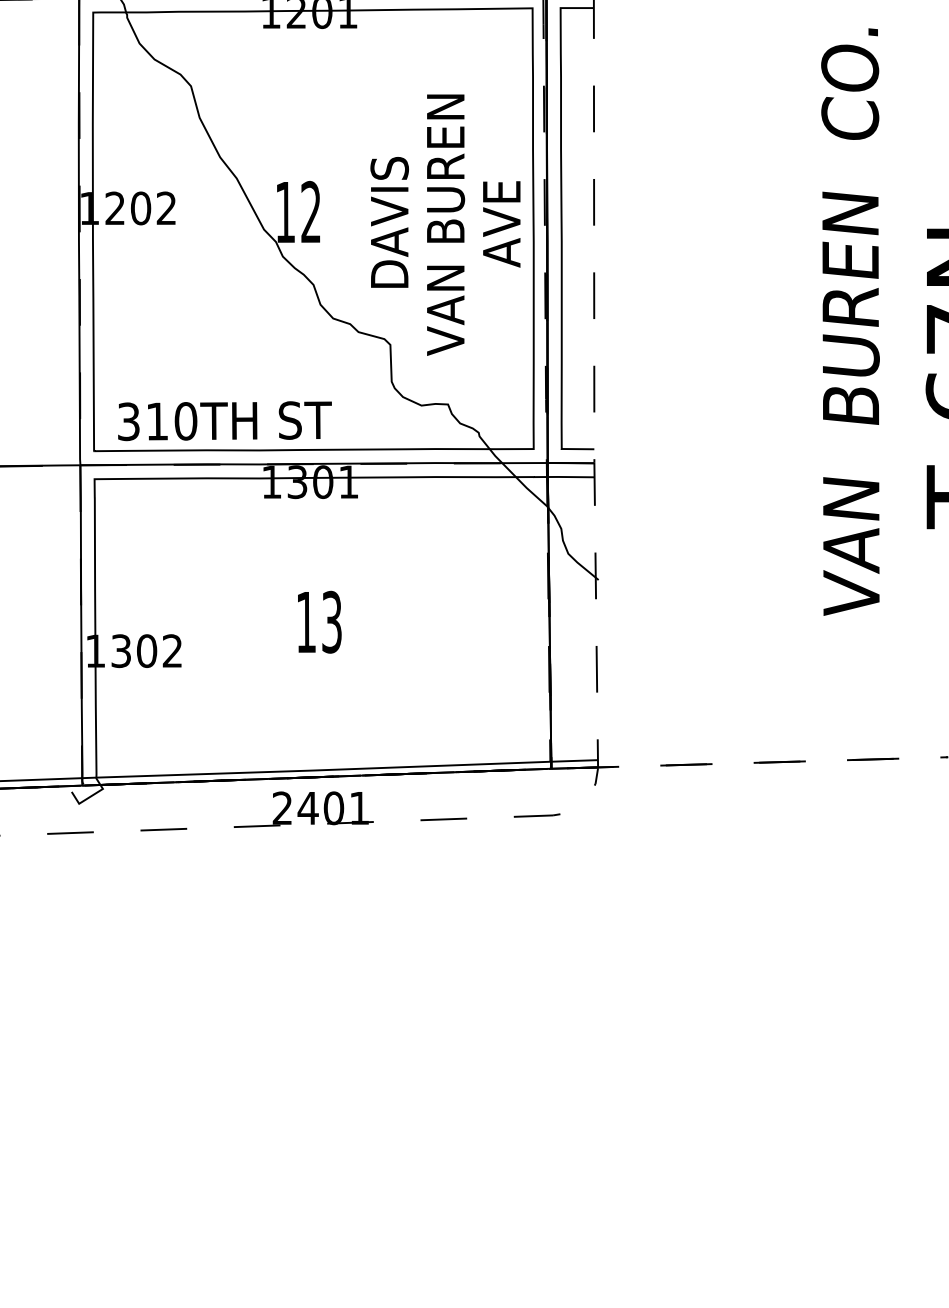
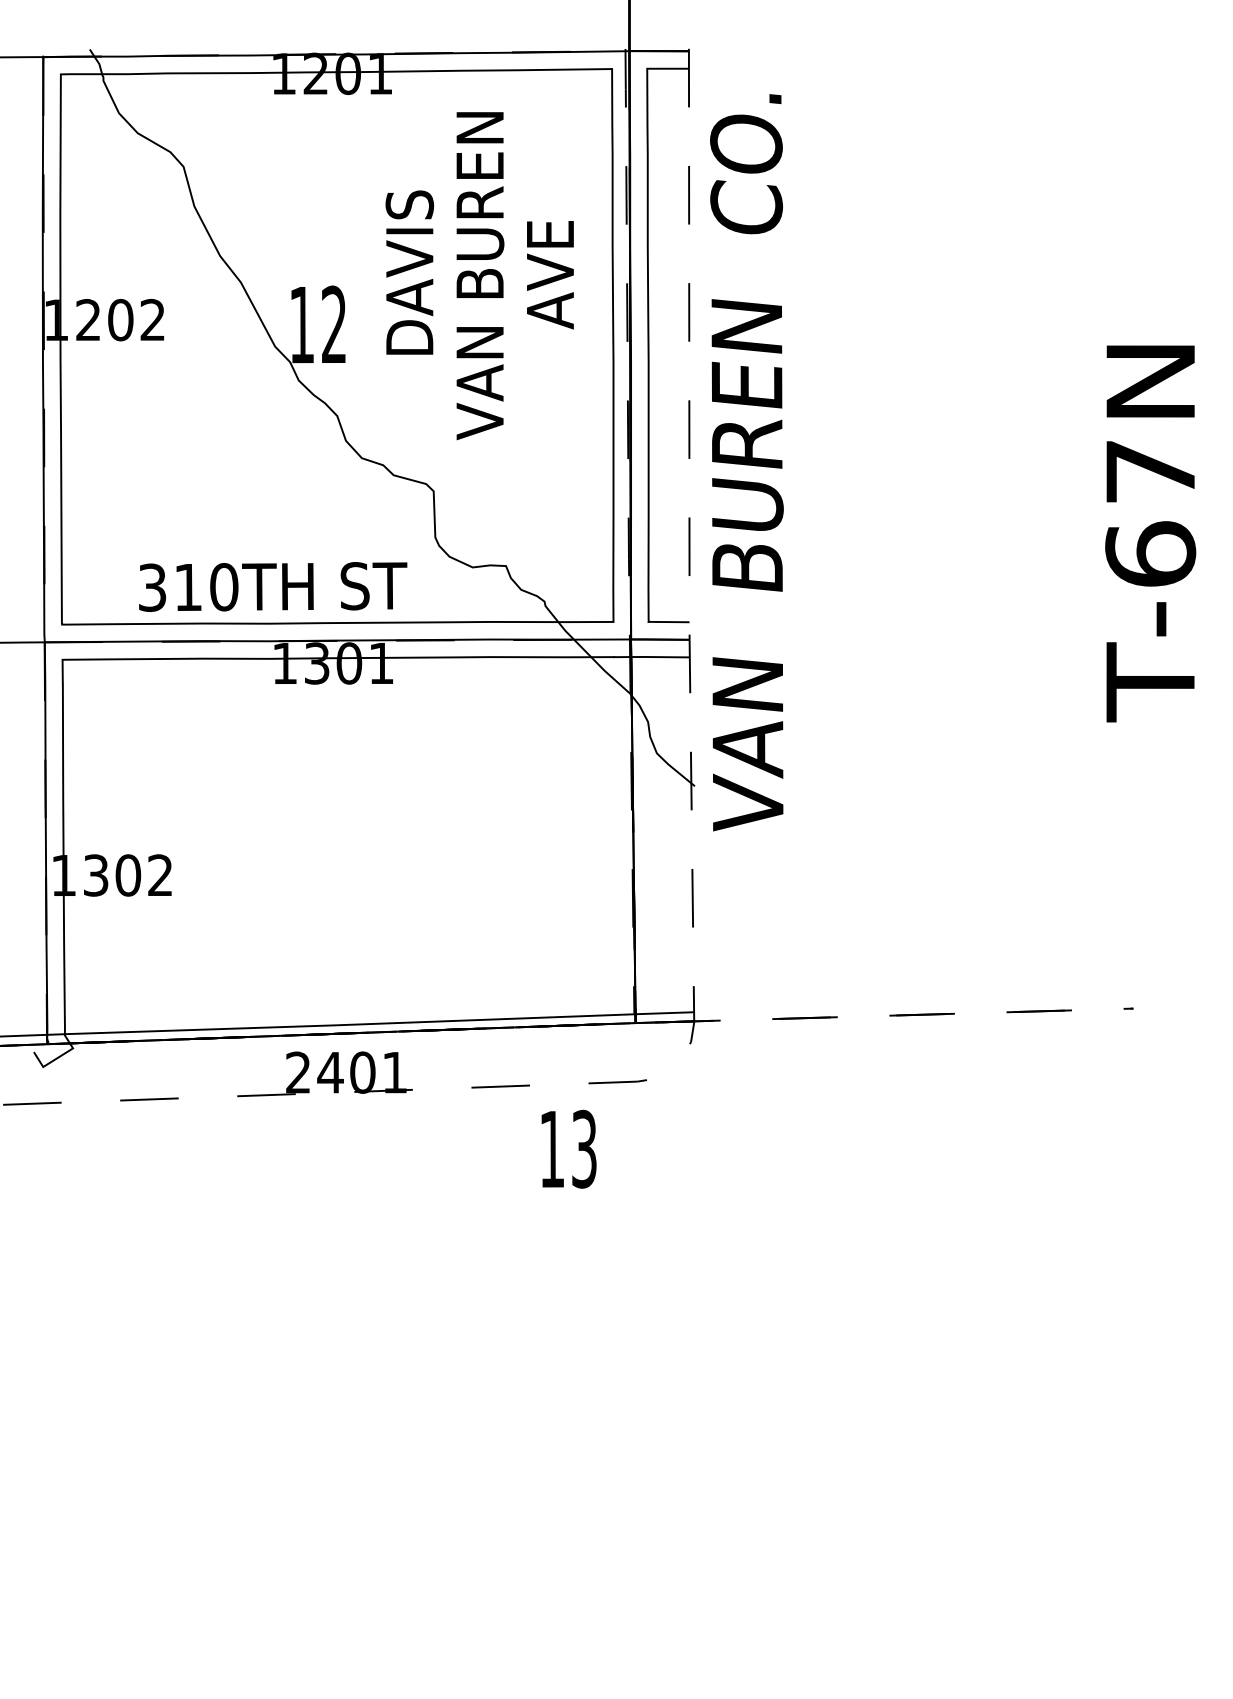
text: (445, 225) -> (479, 276), moved
text: (850, 321) -> (746, 462), moved
text: (225, 420) -> (273, 586), moved
text: (319, 621) -> (568, 1148), moved

